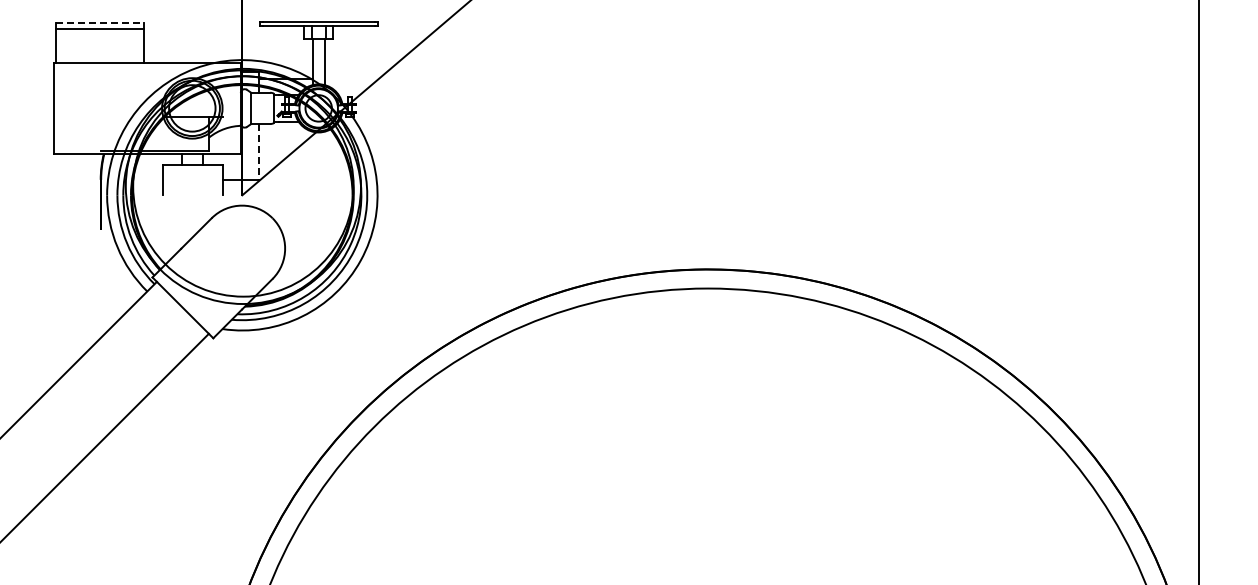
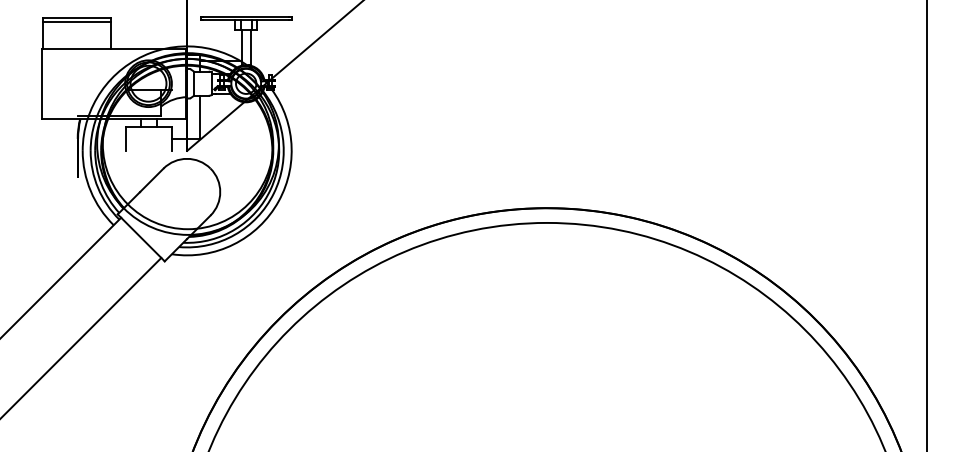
line: (100, 23) -> (77, 18), dashed -> solid
line: (258, 151) -> (199, 117), dashed -> solid

